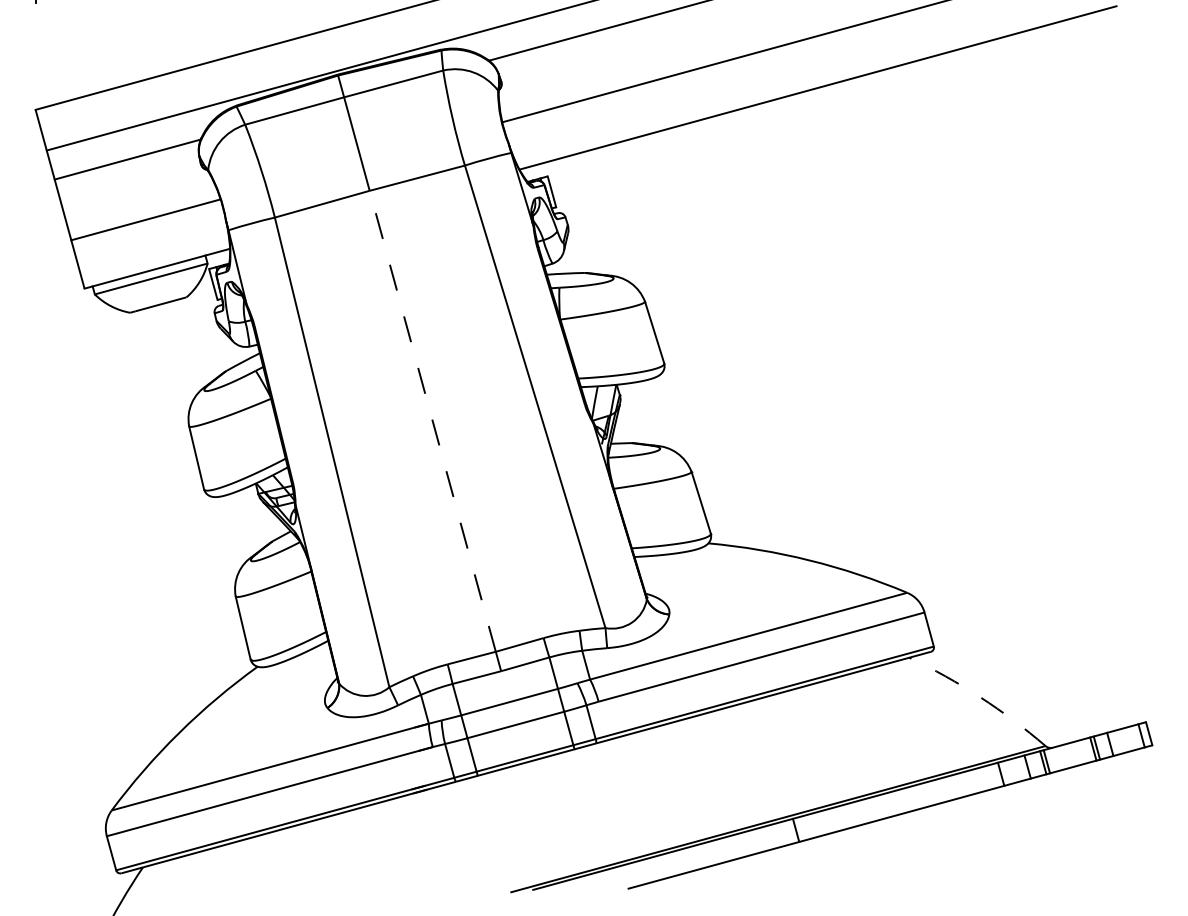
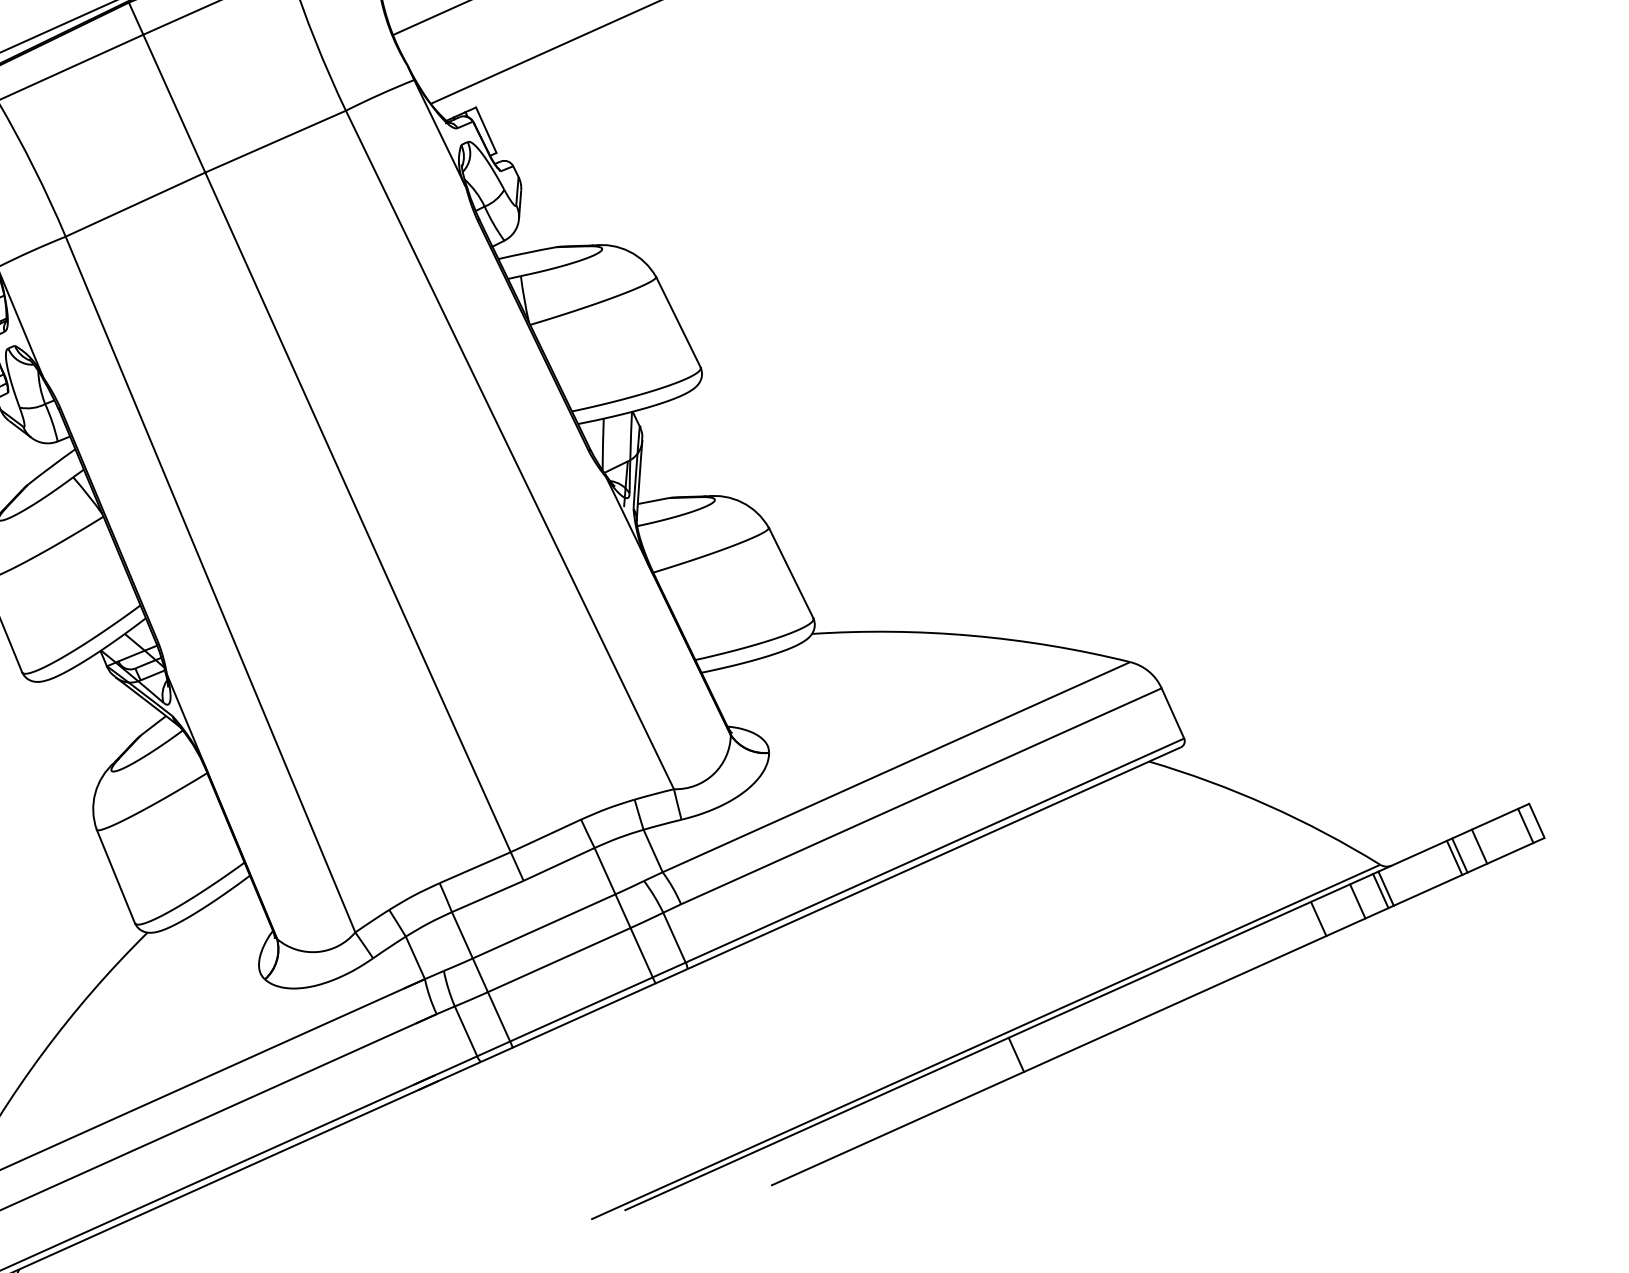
line: (432, 421) -> (357, 512), dashed -> solid
arc: (980, 697) -> (1268, 805), dashed -> solid

